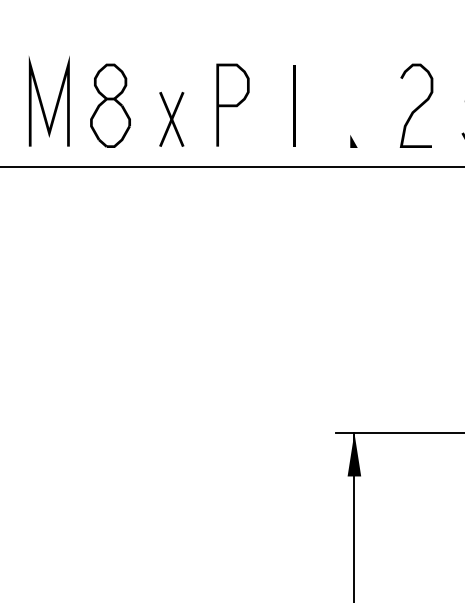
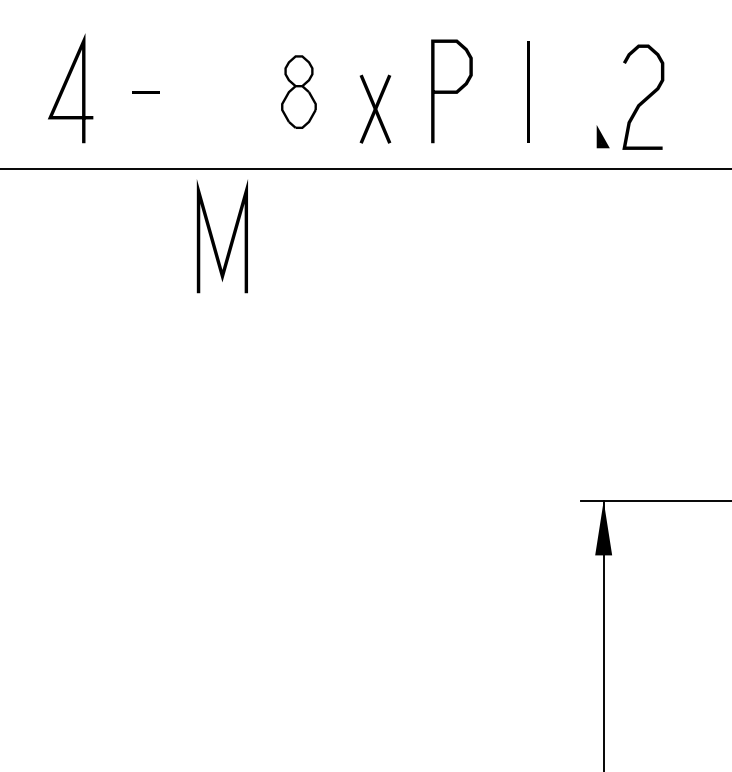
line: (42, 102) -> (213, 237), moved
part: (110, 105) -> (298, 91), size x0.7
curve: (418, 106) -> (645, 97), moved
part: (353, 141) -> (602, 136), size x1.4

